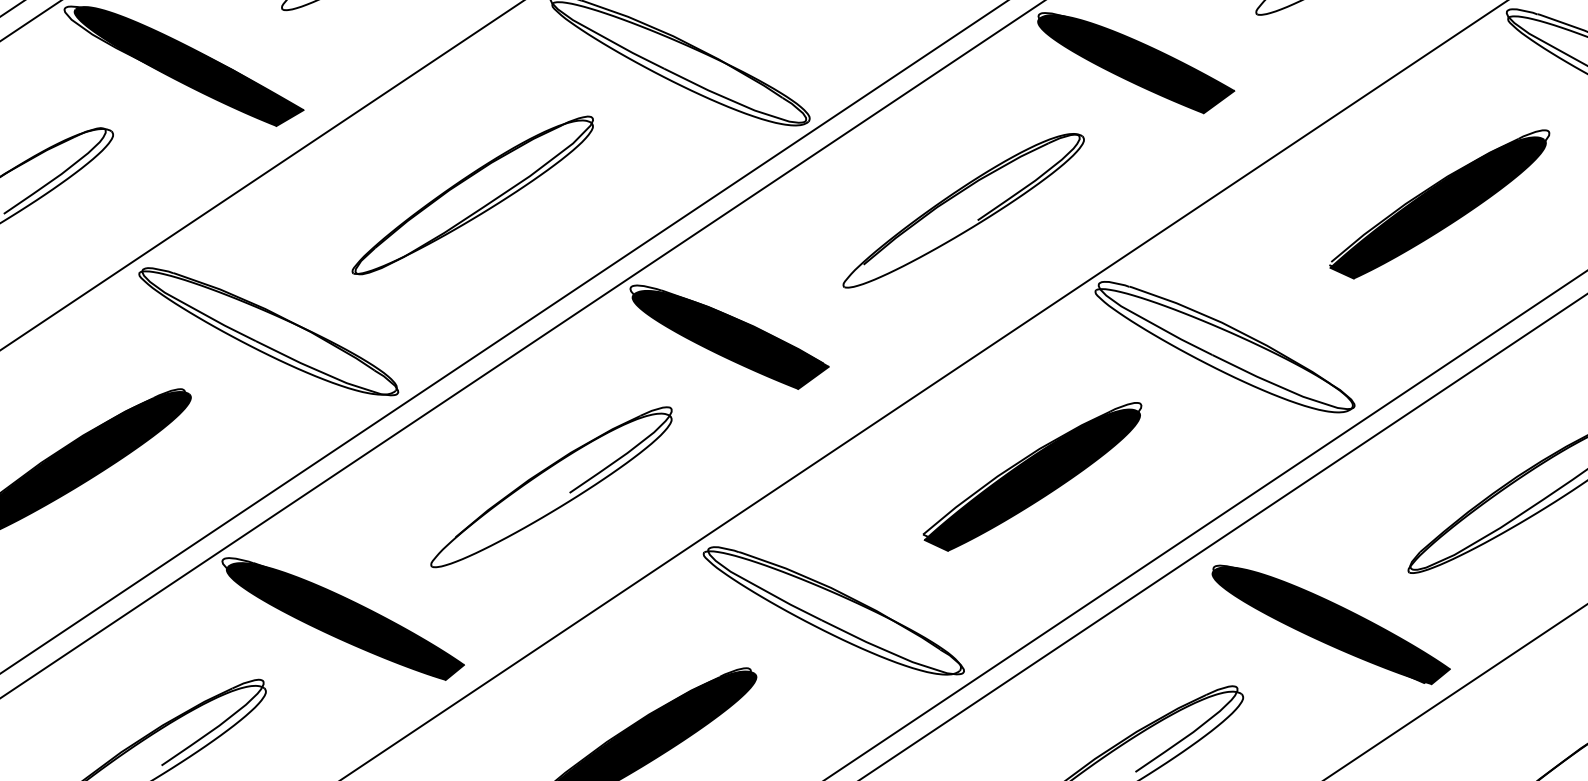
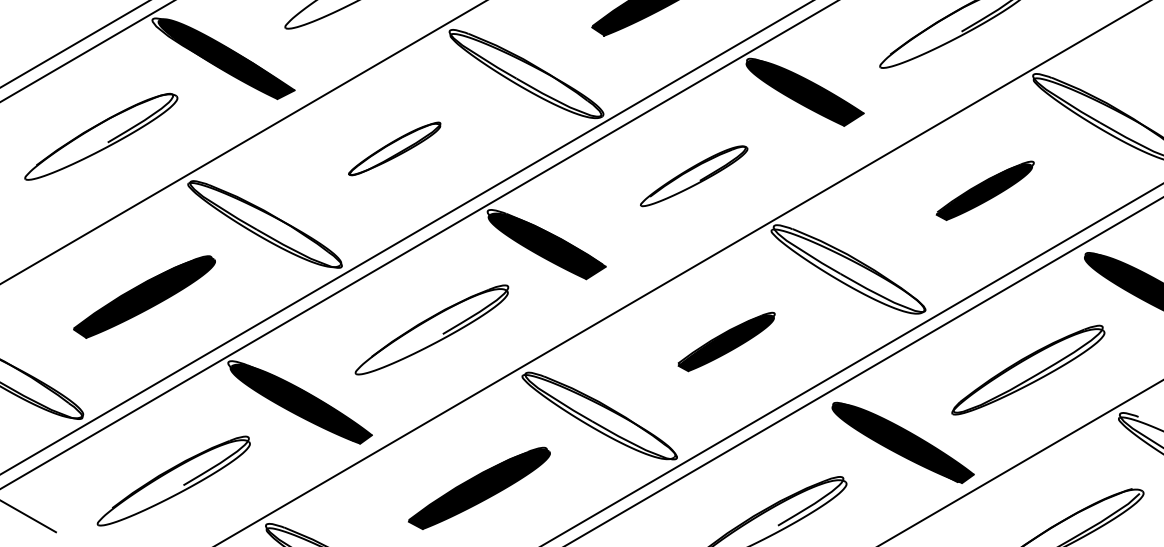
part: (472, 194) -> (394, 148), size x0.6
part: (1440, 204) -> (985, 190), size x0.7
part: (964, 209) -> (694, 175), size x0.7
part: (1033, 476) -> (726, 341), size x0.7

